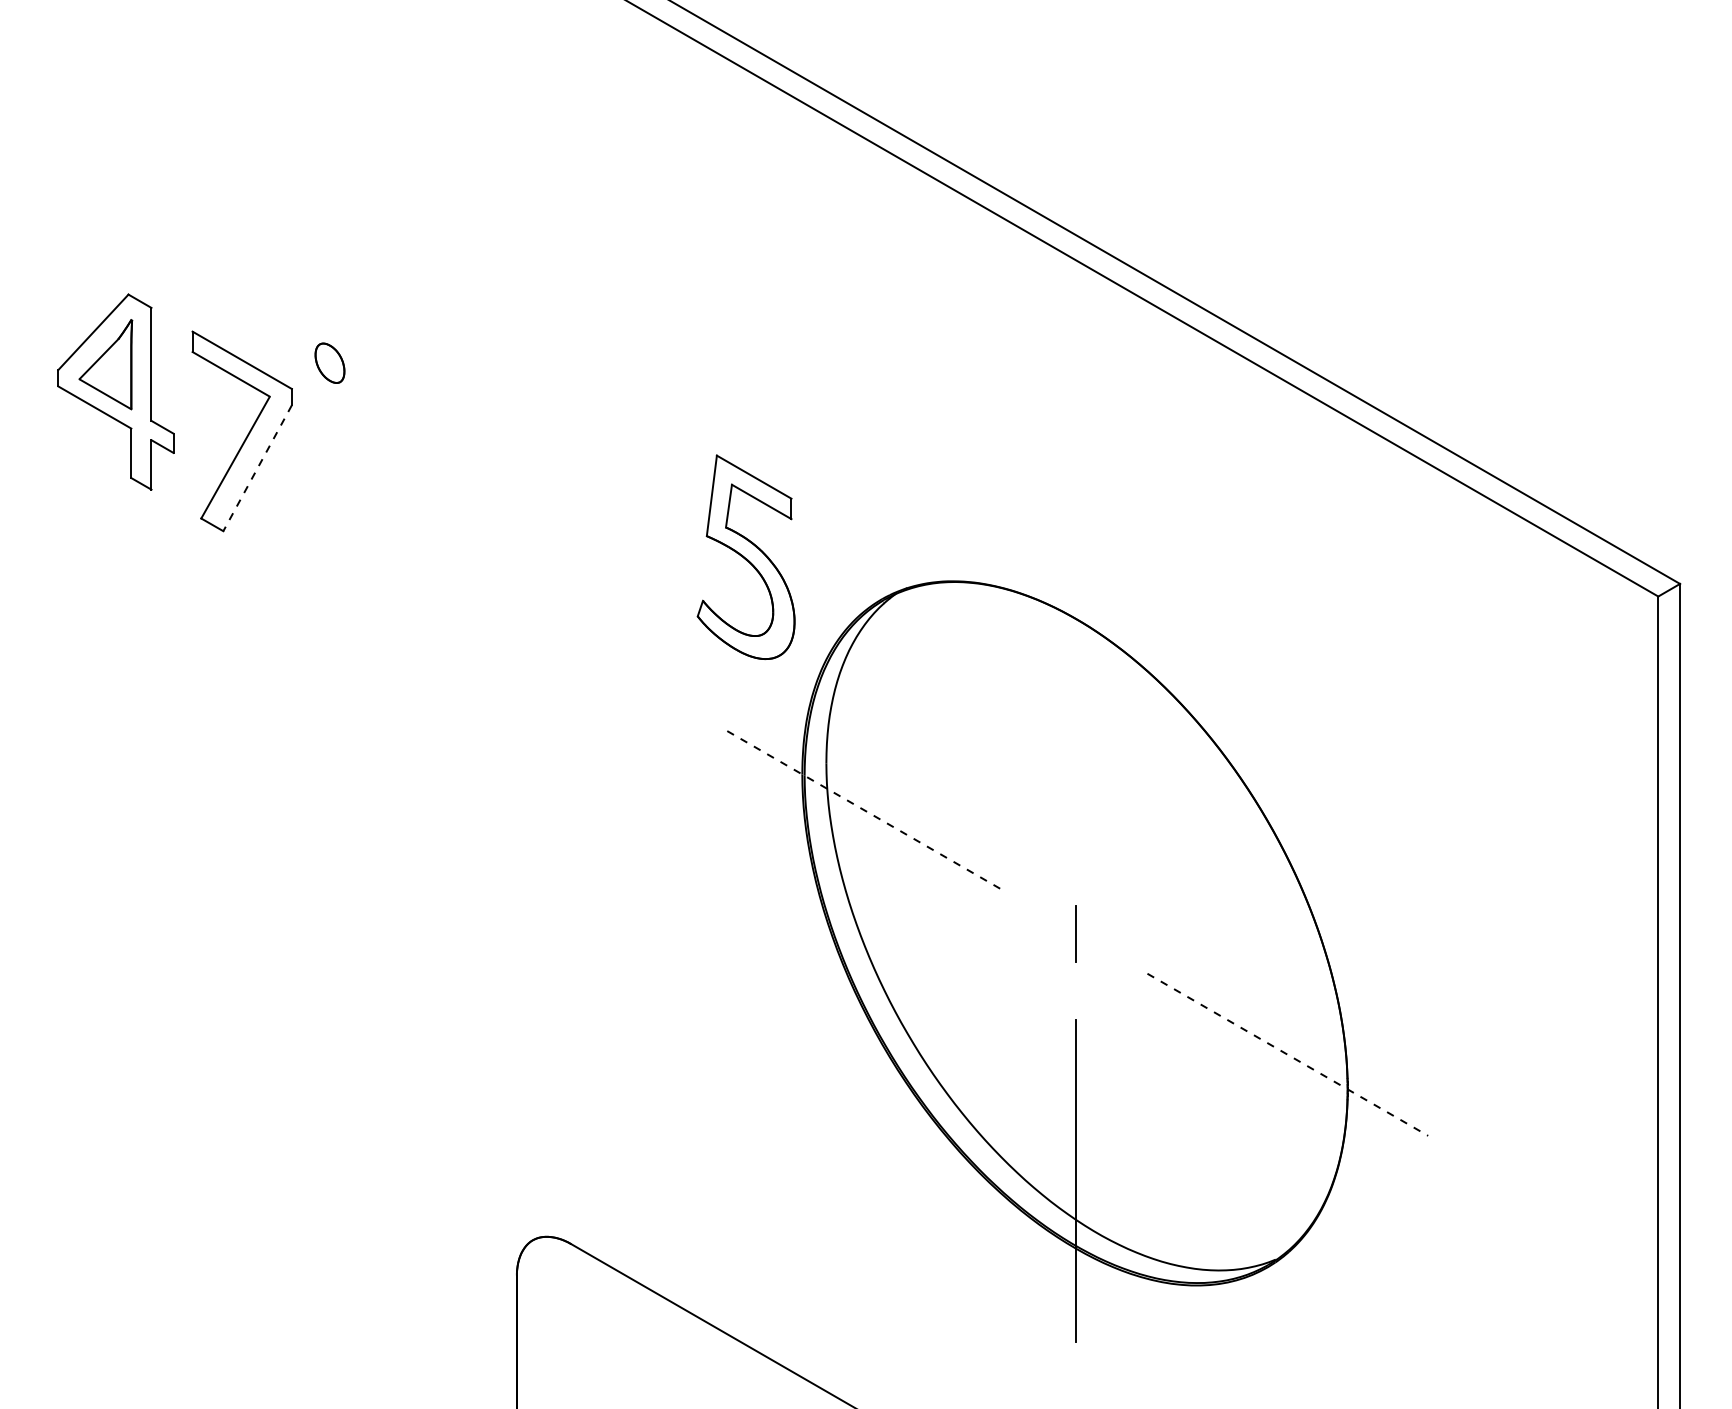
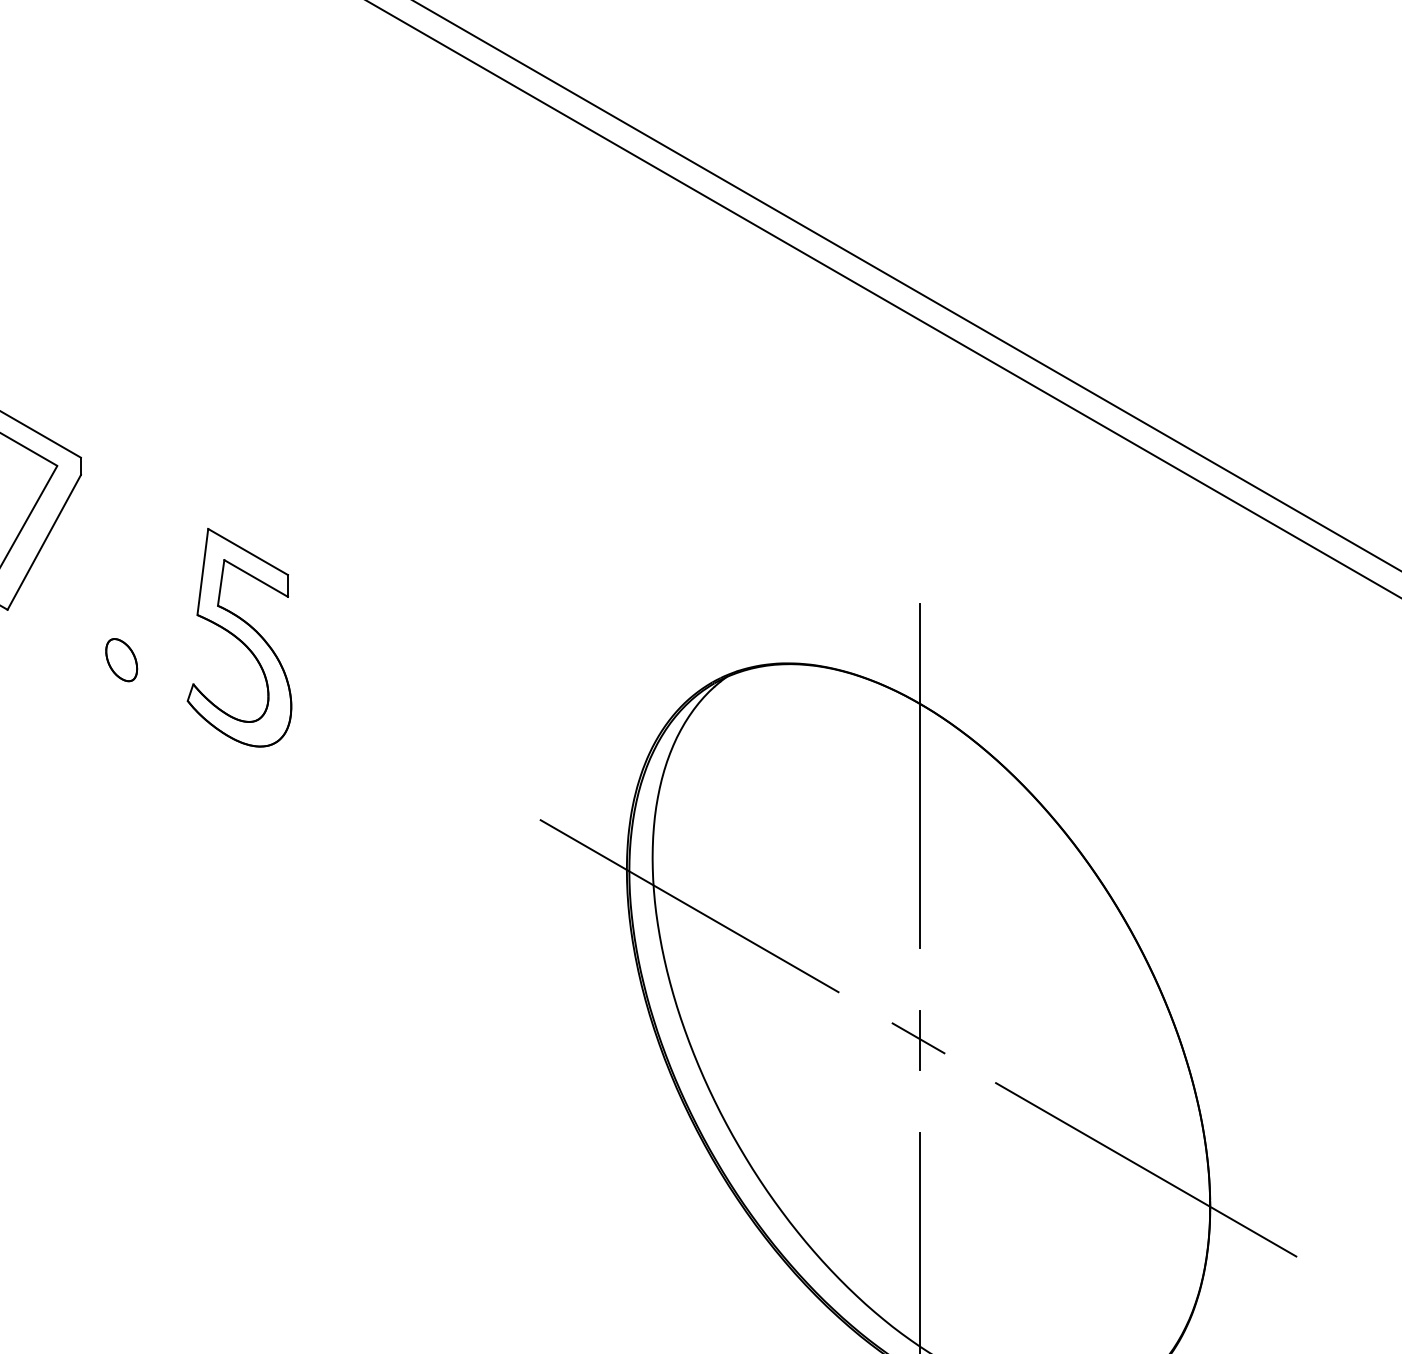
part: (329, 362) -> (121, 659), moved
line: (257, 468) -> (44, 542), dashed -> solid
part: (745, 556) -> (238, 636), moved
line: (1076, 686) -> (920, 775), added
line: (860, 808) -> (689, 906), dashed -> solid
line: (1074, 931) -> (918, 1037), added
line: (1288, 1055) -> (1146, 1170), dashed -> solid

